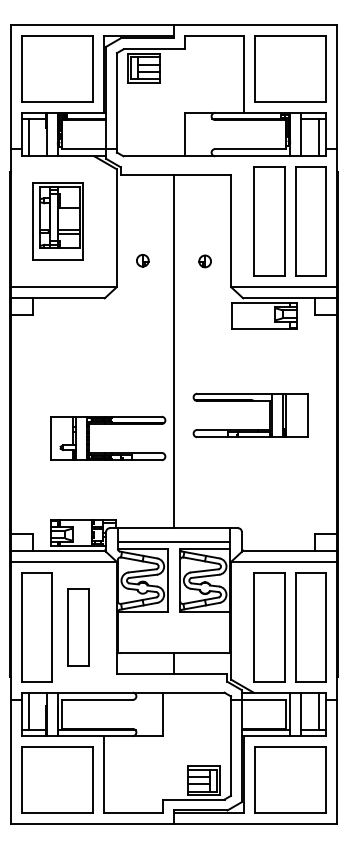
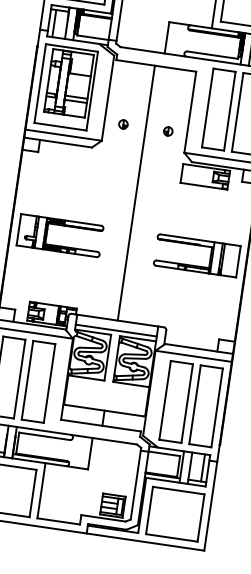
part: (57, 221) -> (66, 87), size x1.43
part: (250, 401) -> (198, 245), moved
part: (108, 424) -> (62, 225), moved
part: (78, 627) -> (38, 382), size x1.43

